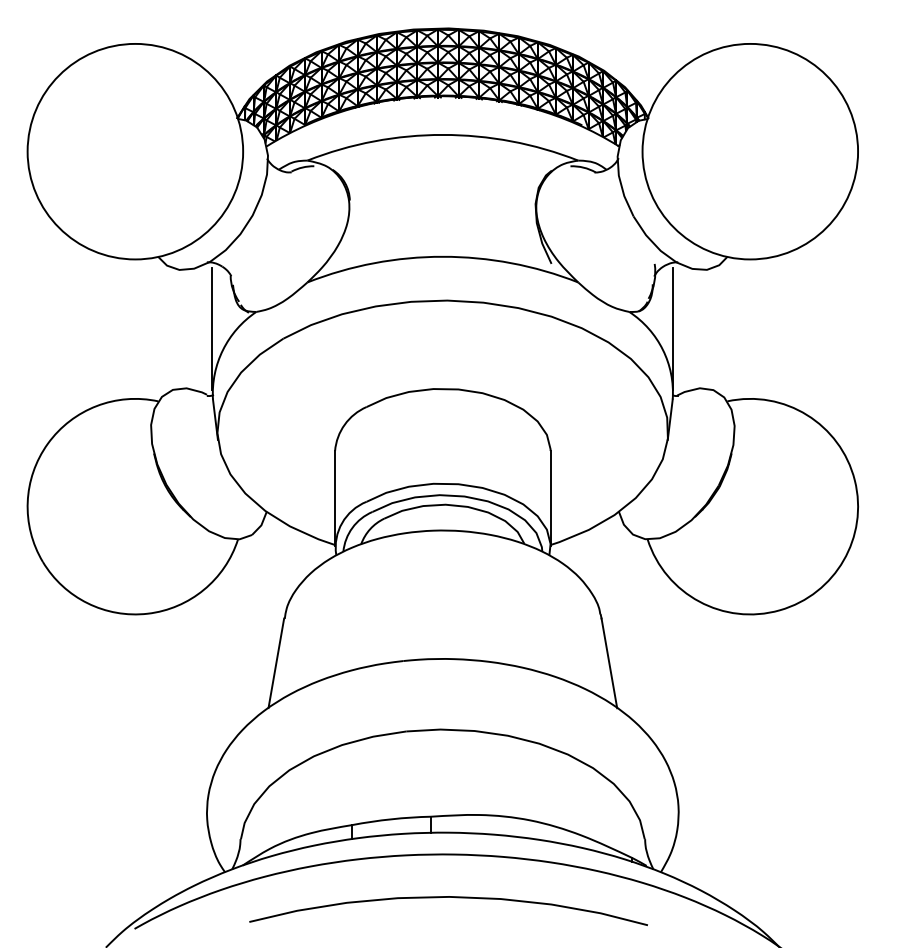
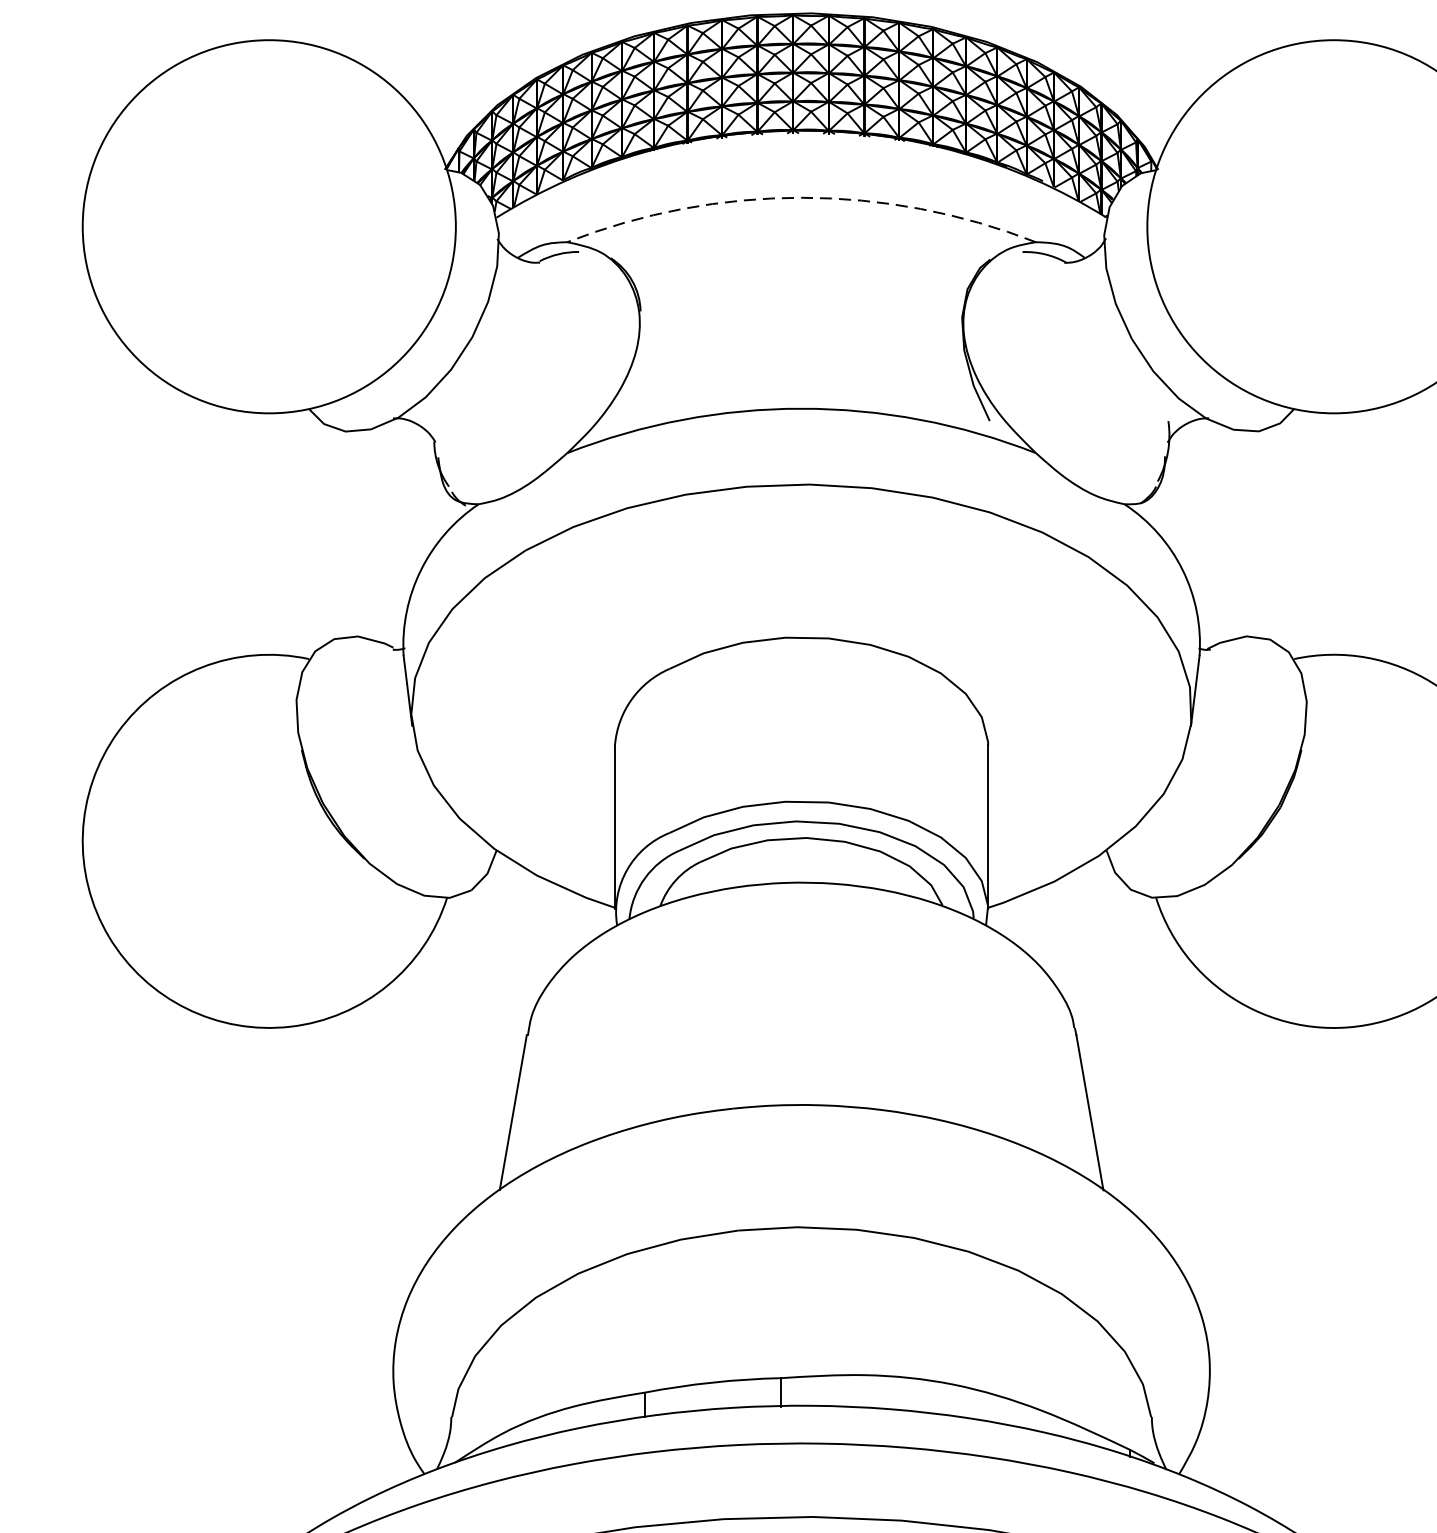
arc: (442, 134) -> (800, 197), solid -> dashed
line: (212, 329) -> (402, 534), removed
line: (673, 329) -> (1200, 534), removed

